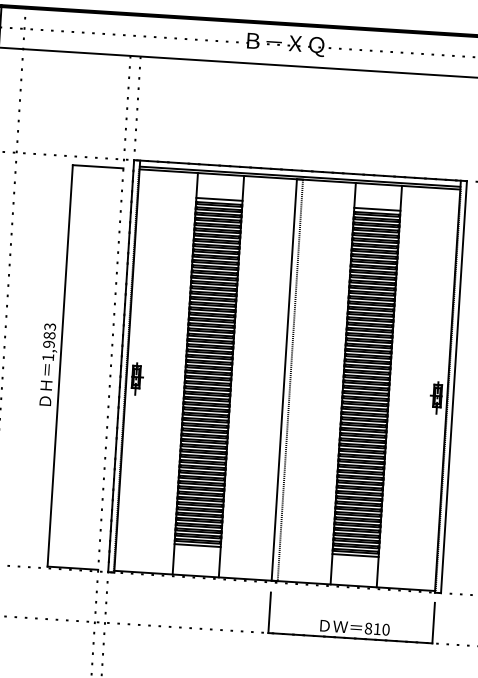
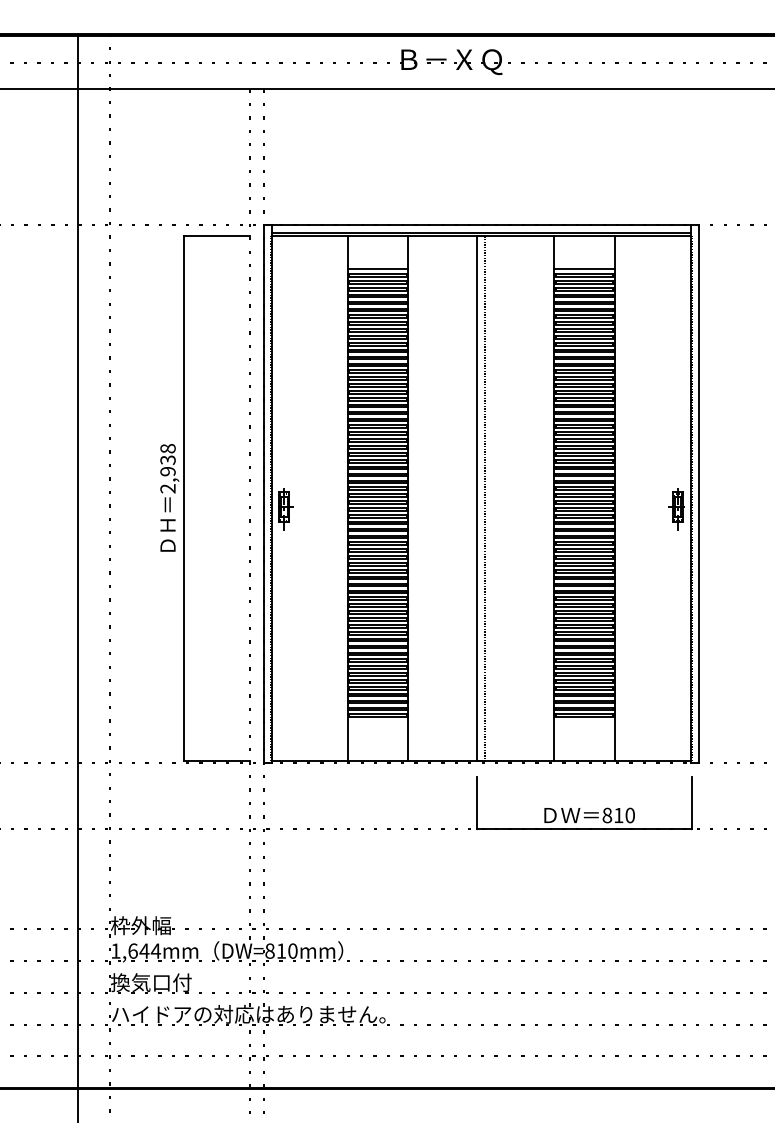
text: (48, 342) -> (167, 468), 1,983 -> 2,938
line: (197, 545) -> (377, 721), removed
line: (355, 555) -> (584, 721), removed

